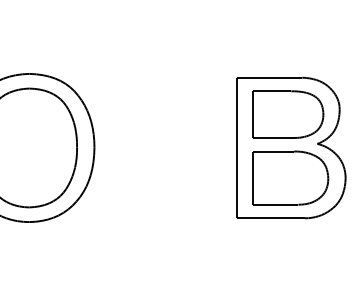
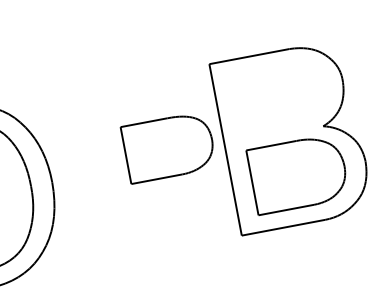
part: (288, 114) -> (169, 147), moved

